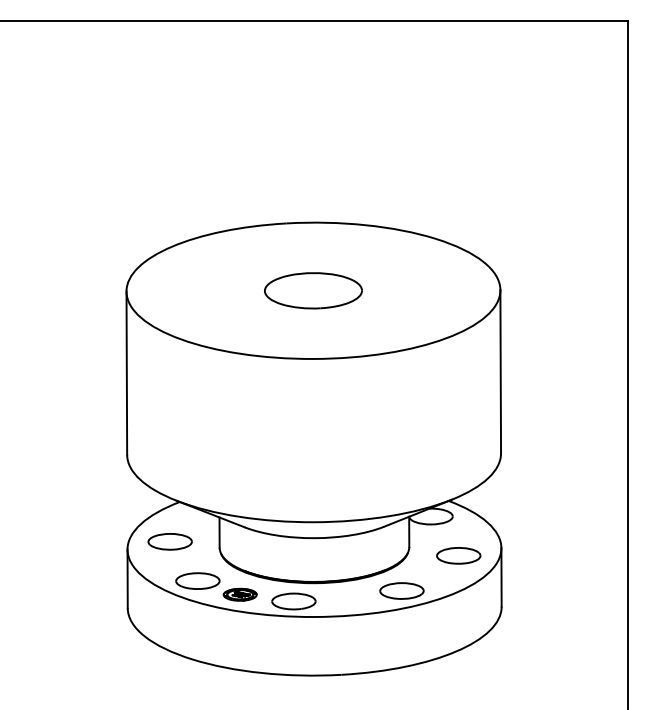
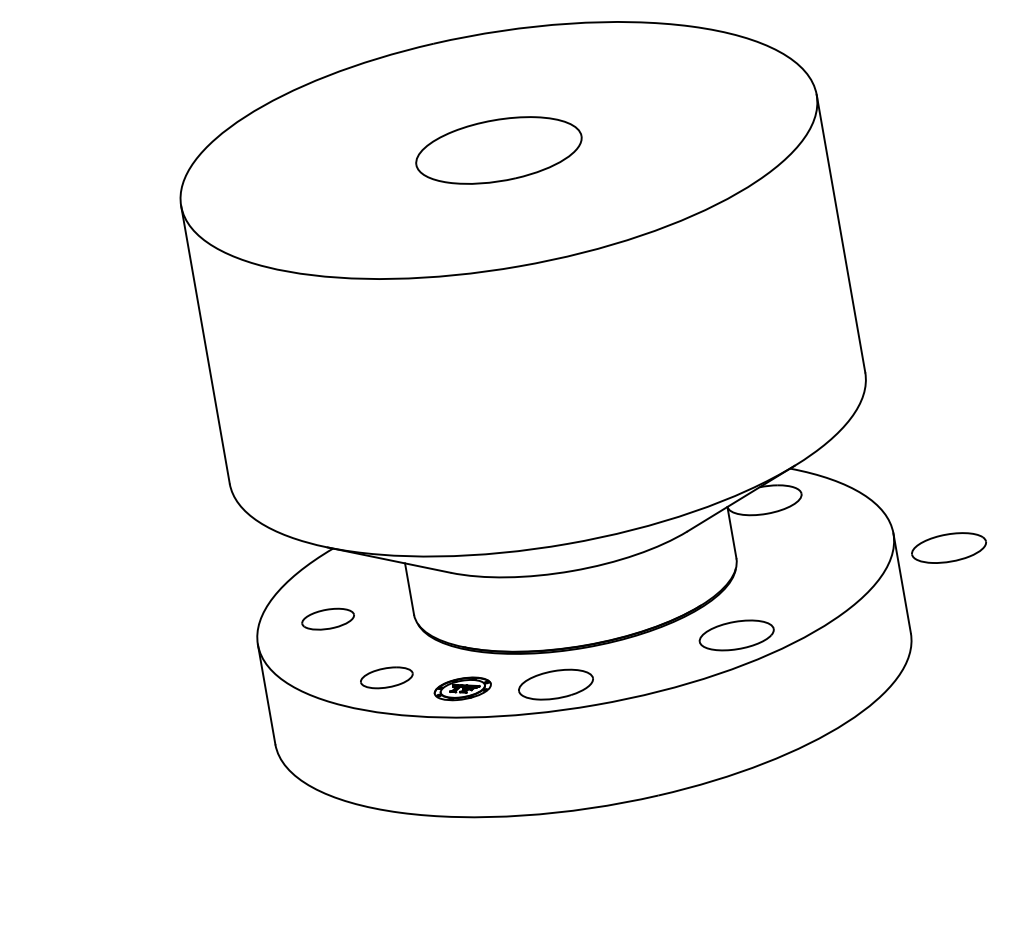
part: (169, 541) -> (326, 618), size x0.7
part: (458, 555) -> (948, 547), moved
part: (197, 580) -> (385, 676), size x0.7

